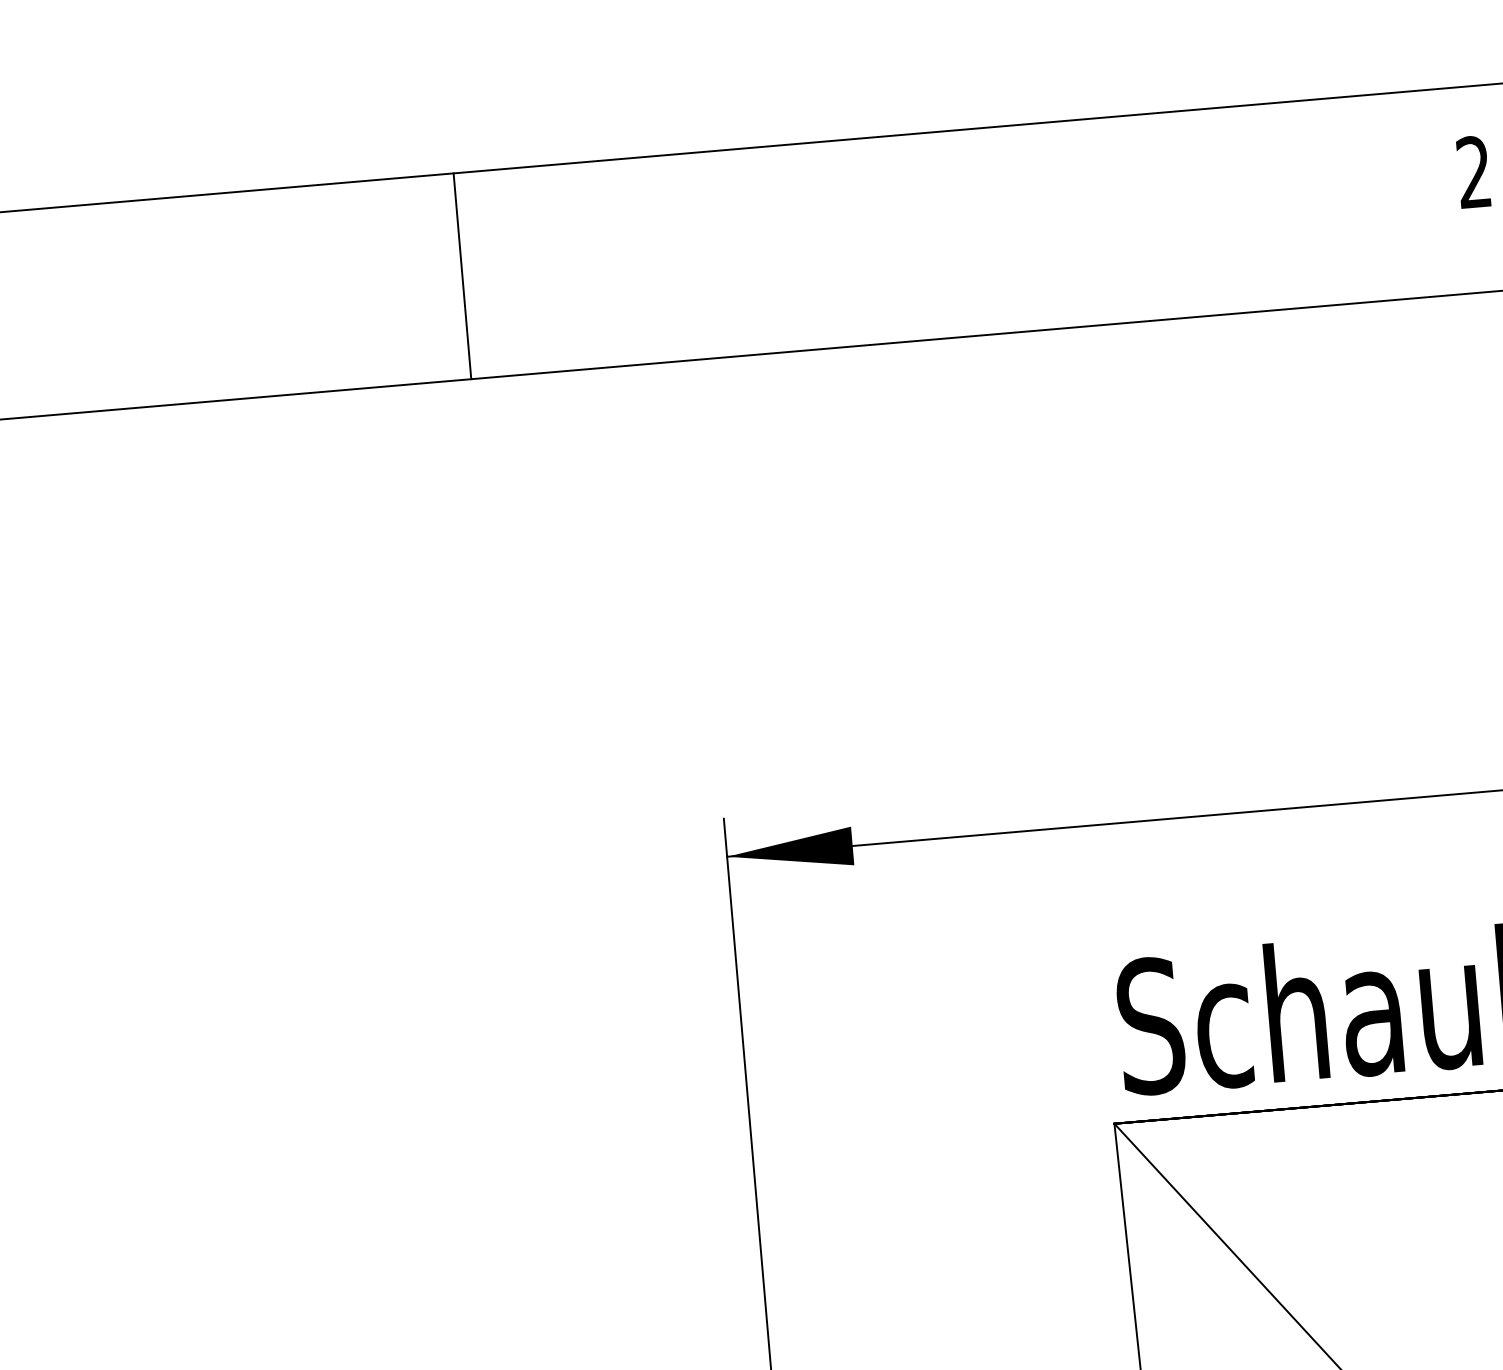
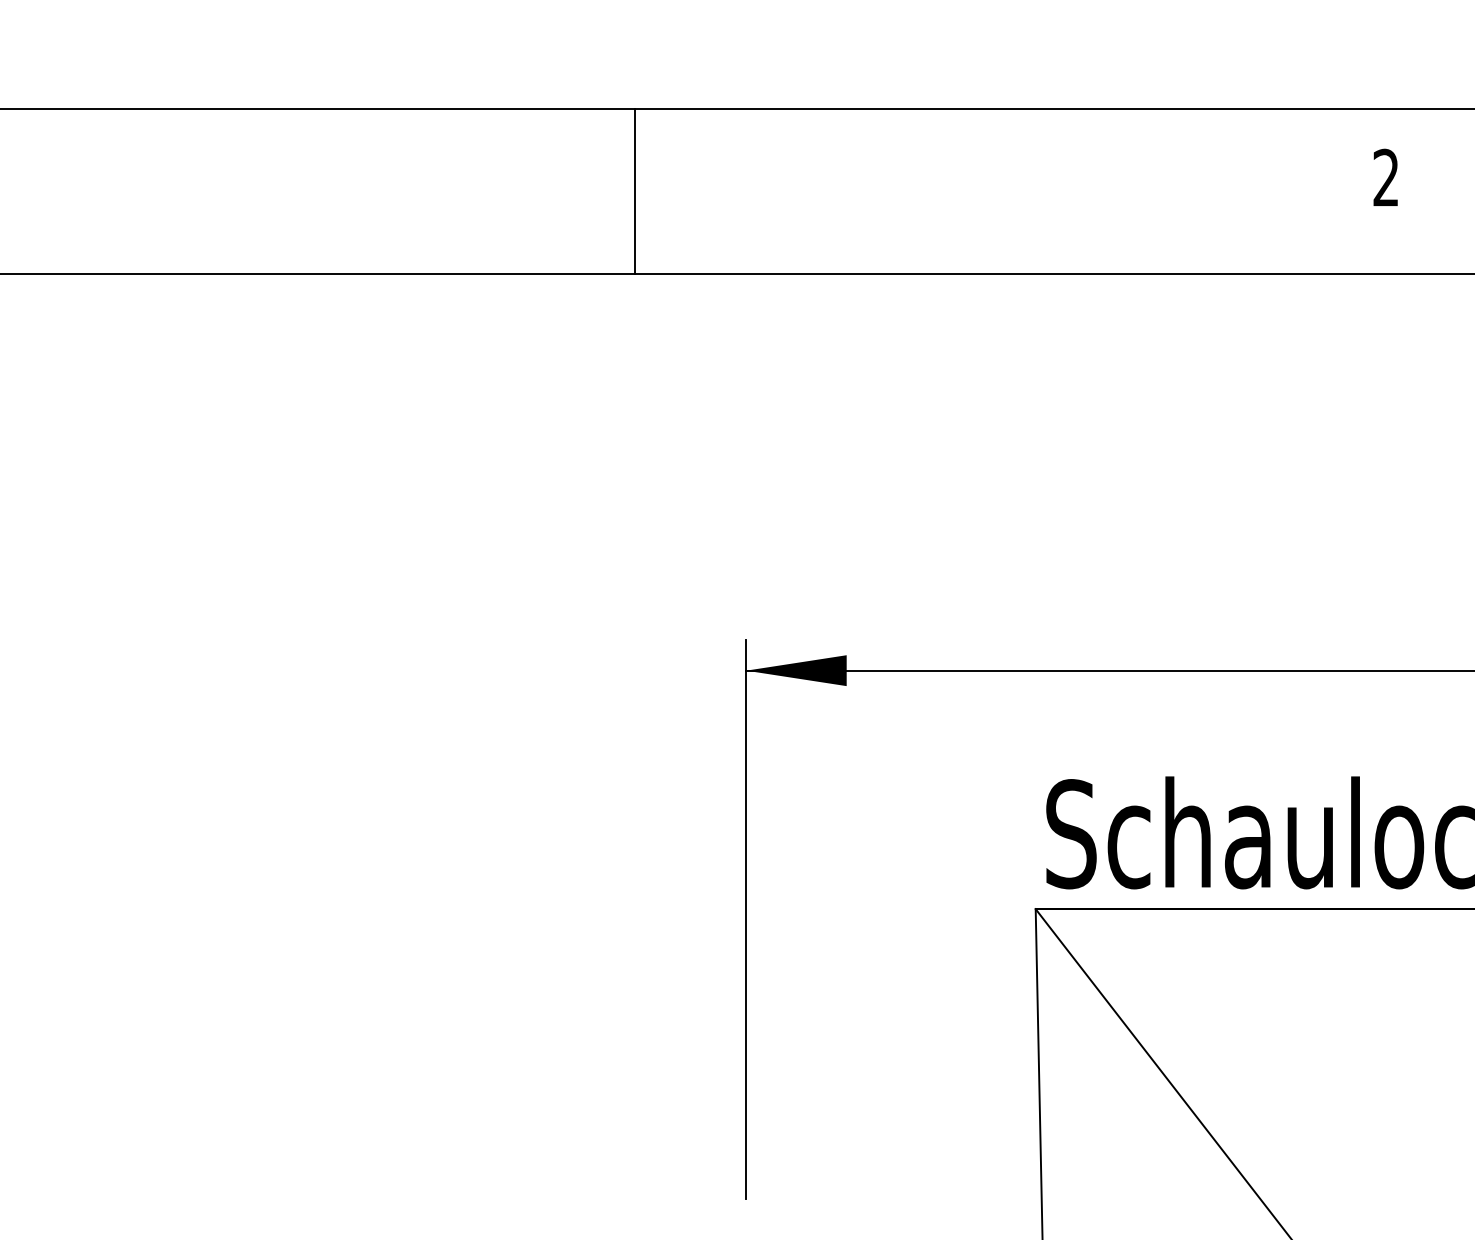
line: (462, 276) -> (634, 191), moved

